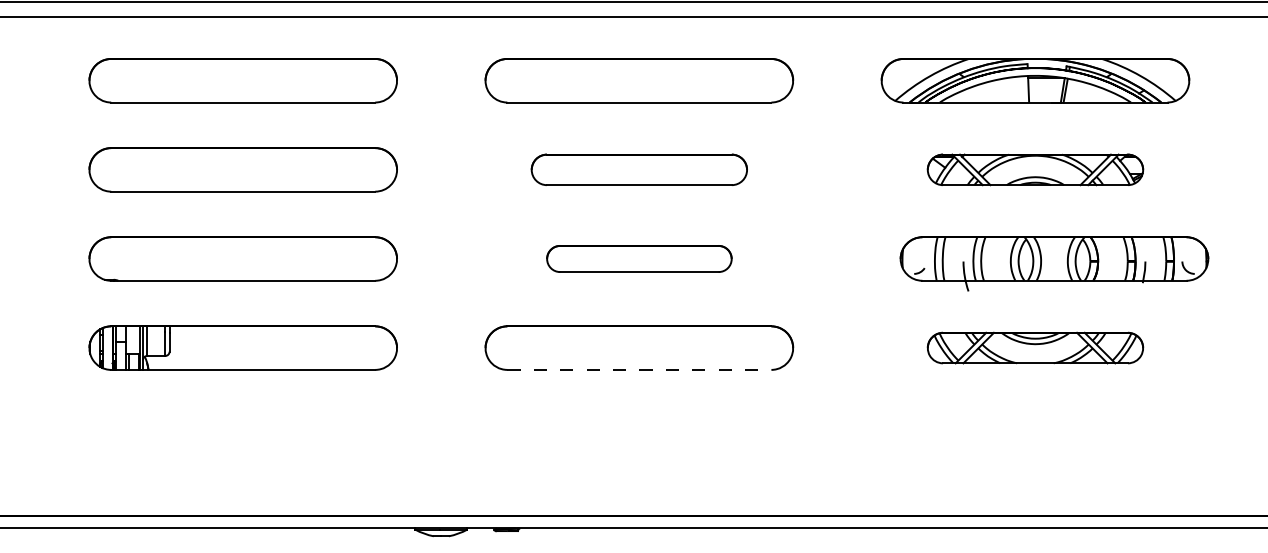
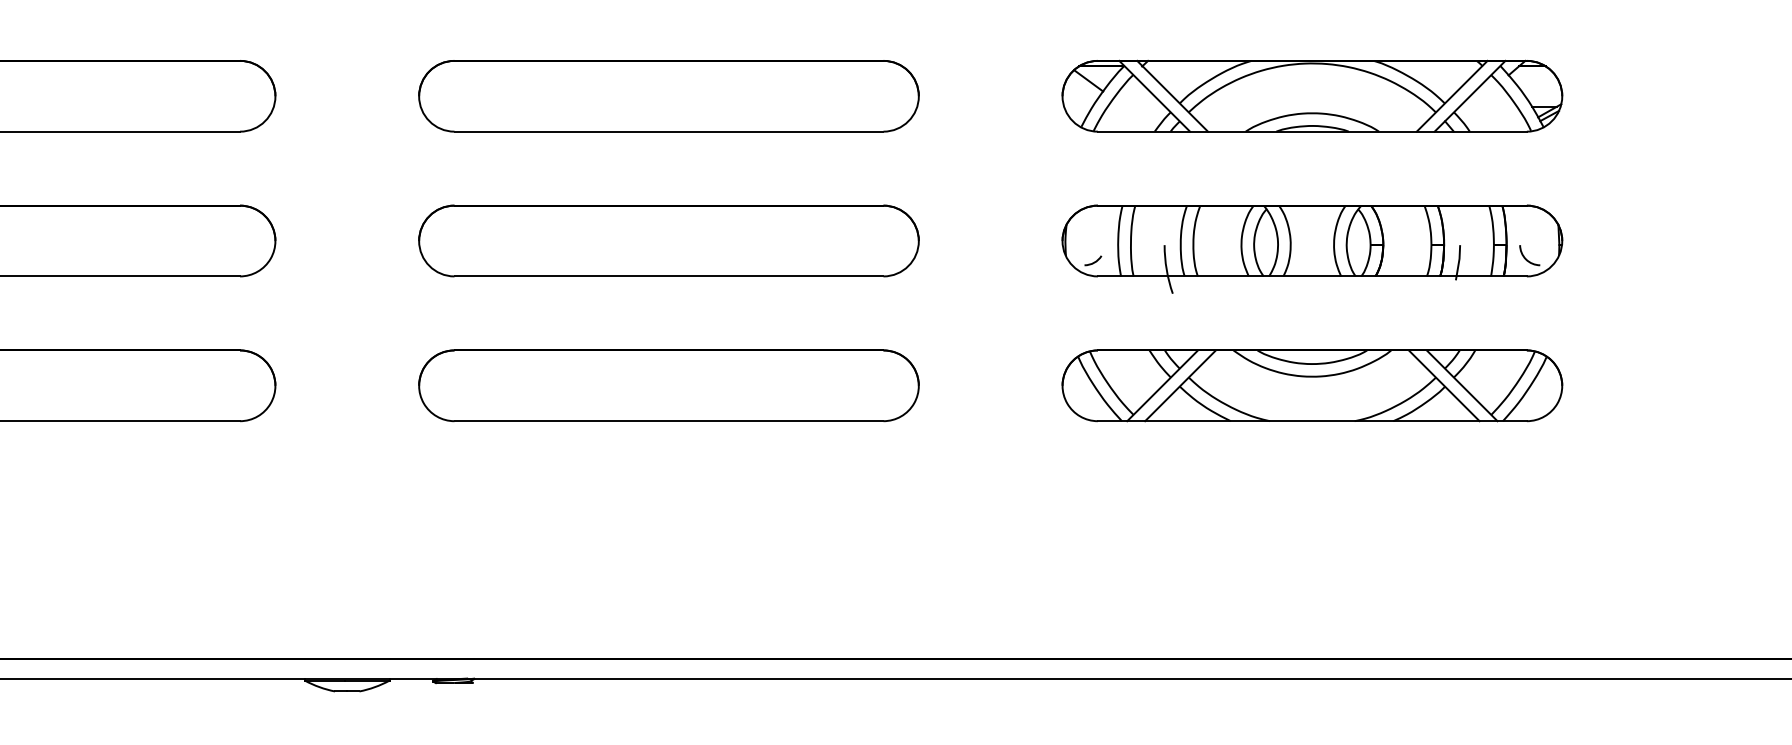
part: (639, 169) -> (669, 95), size x1.43
part: (1035, 169) -> (1312, 95), size x1.43
part: (639, 258) -> (669, 240), size x1.67
part: (1054, 263) -> (1312, 248), moved
part: (1035, 347) -> (1312, 384), size x1.43
line: (639, 369) -> (669, 420), dashed -> solid

